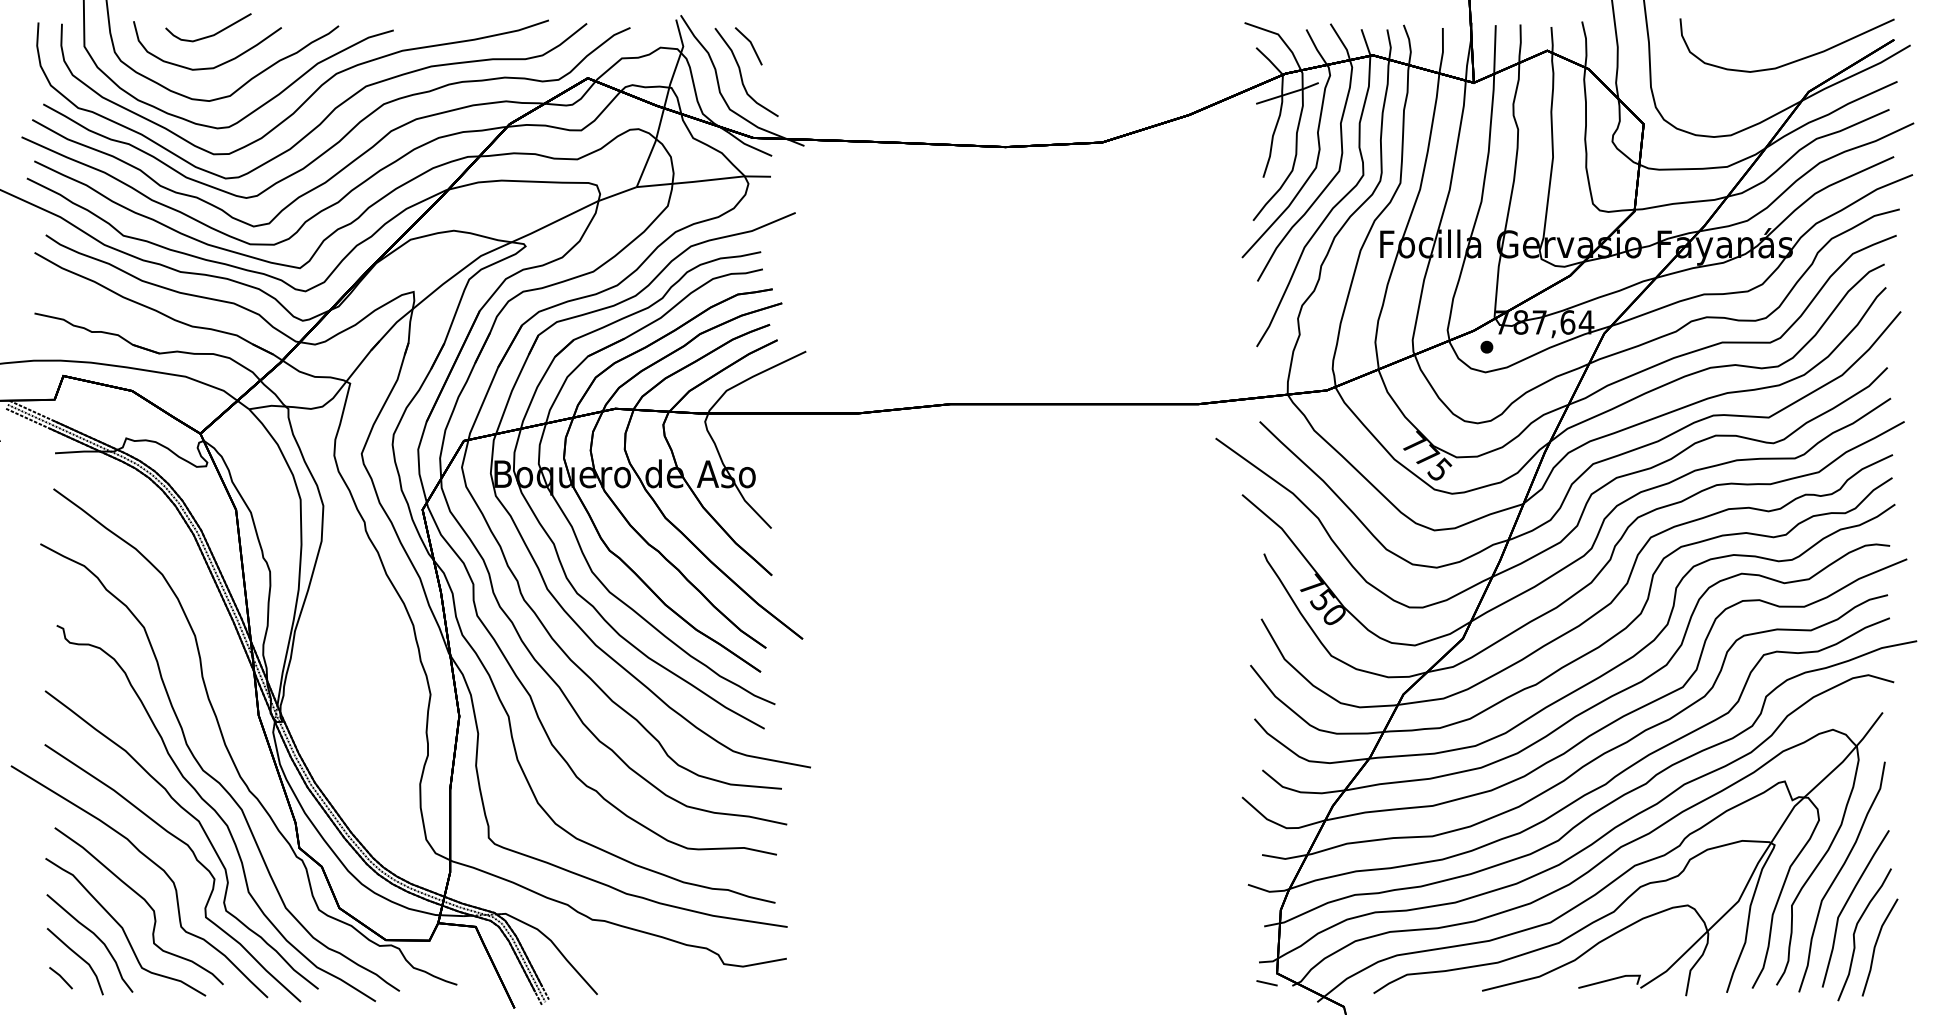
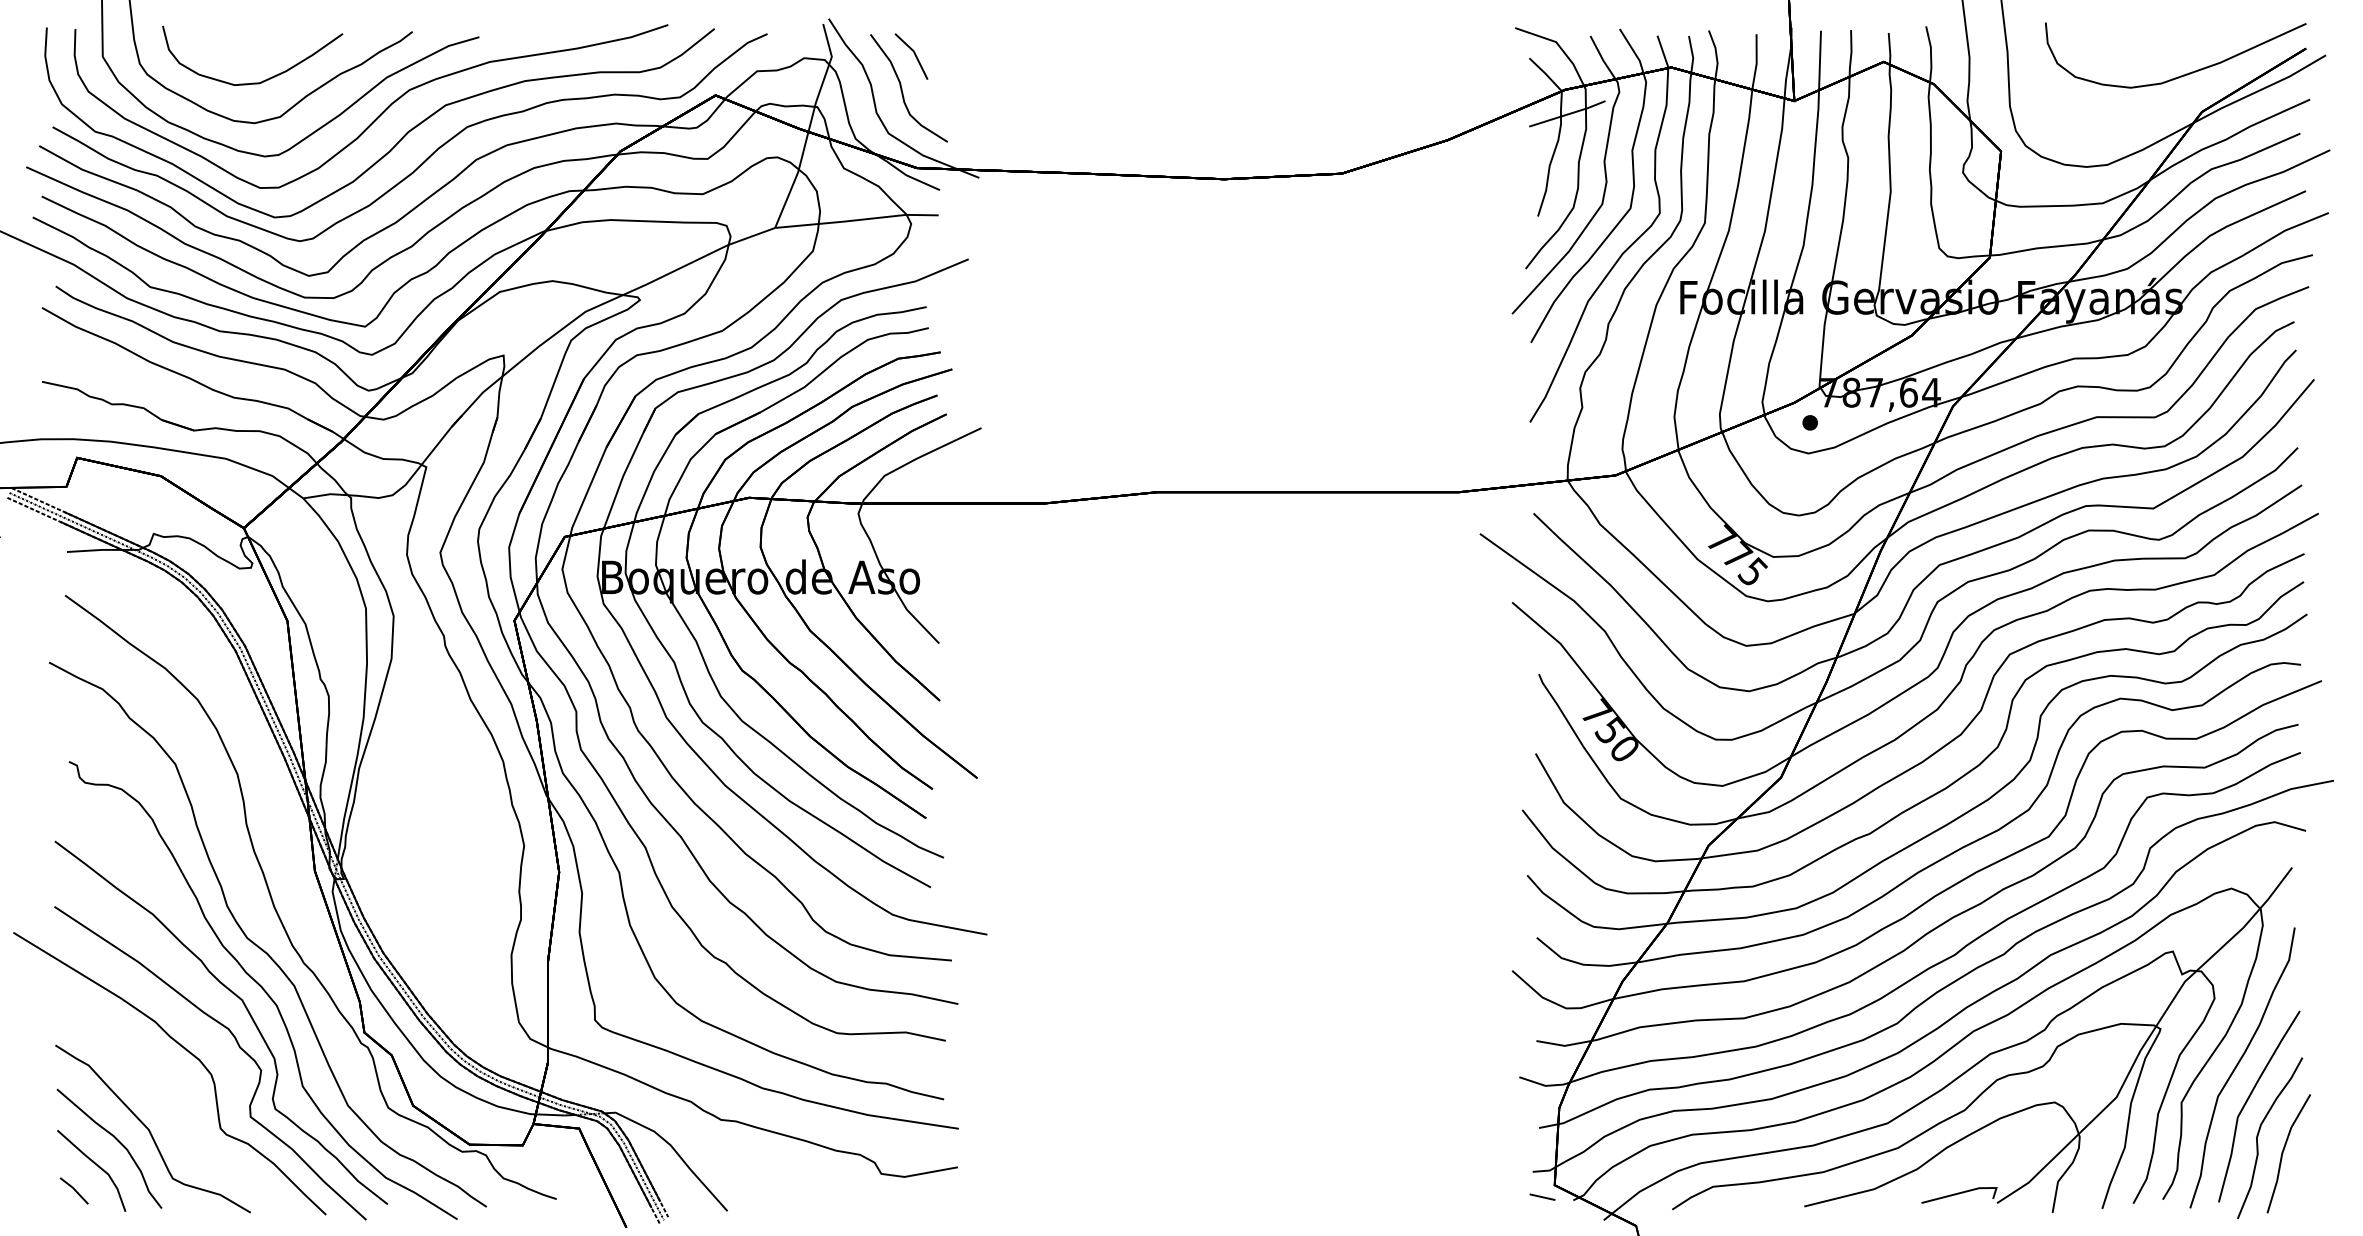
part: (211, 34) -> (257, 42), removed
curve: (144, 900) -> (175, 1096), removed

